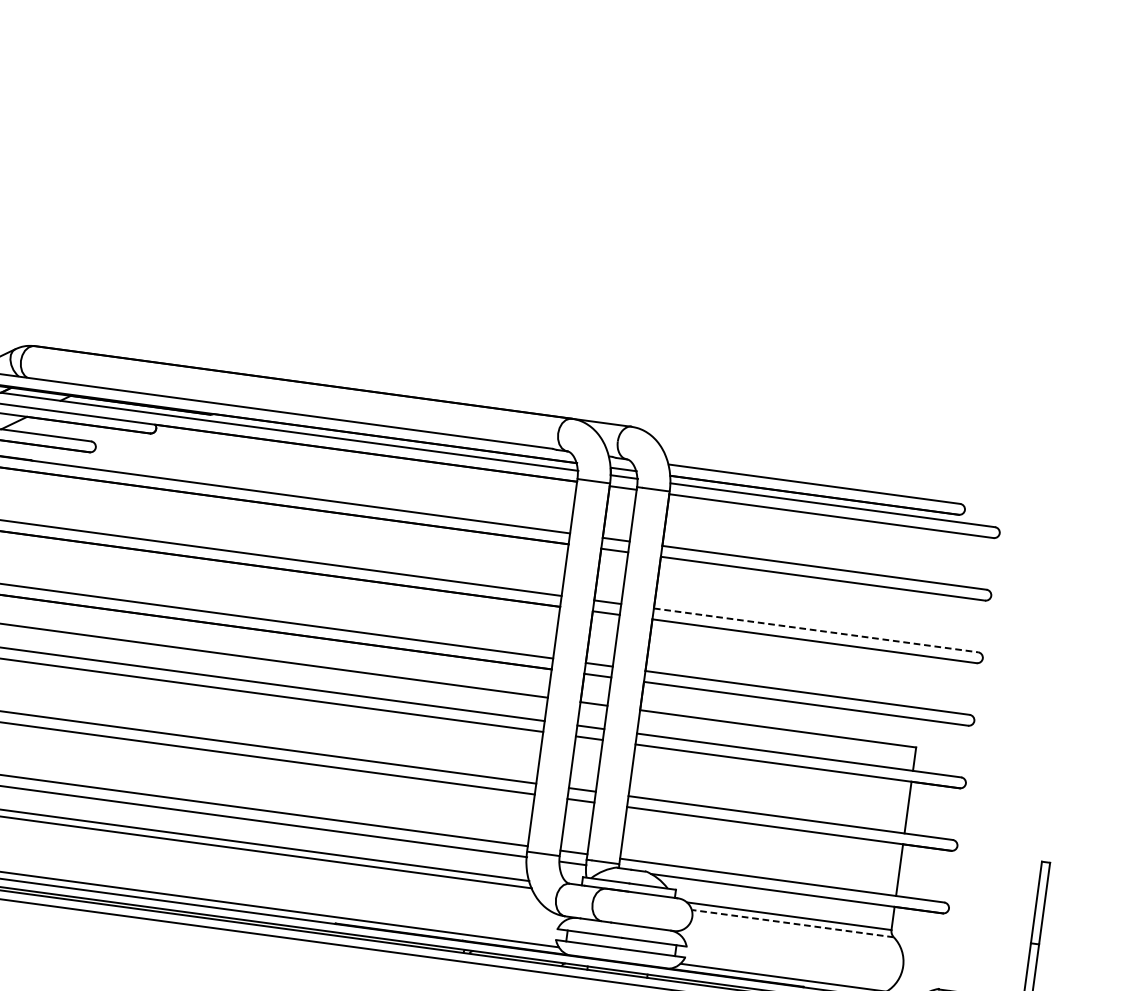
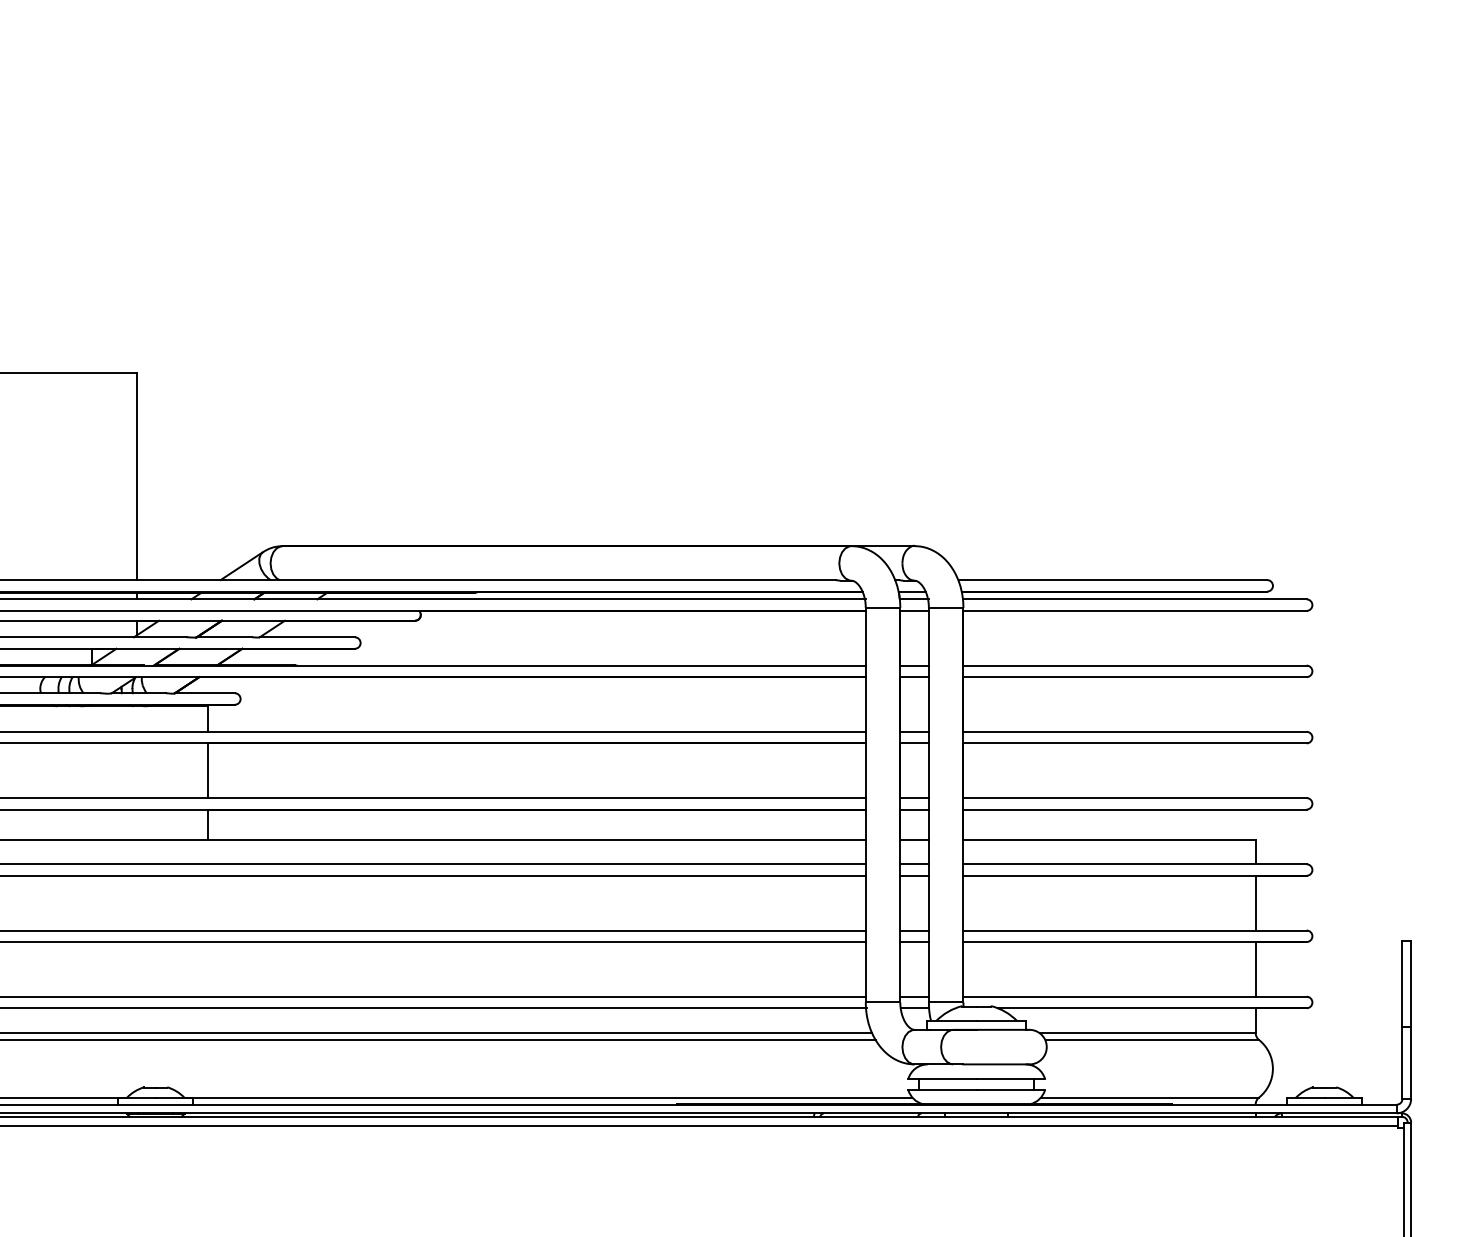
line: (816, 630) -> (1135, 731), dashed -> solid
line: (793, 923) -> (1152, 1039), dashed -> solid

